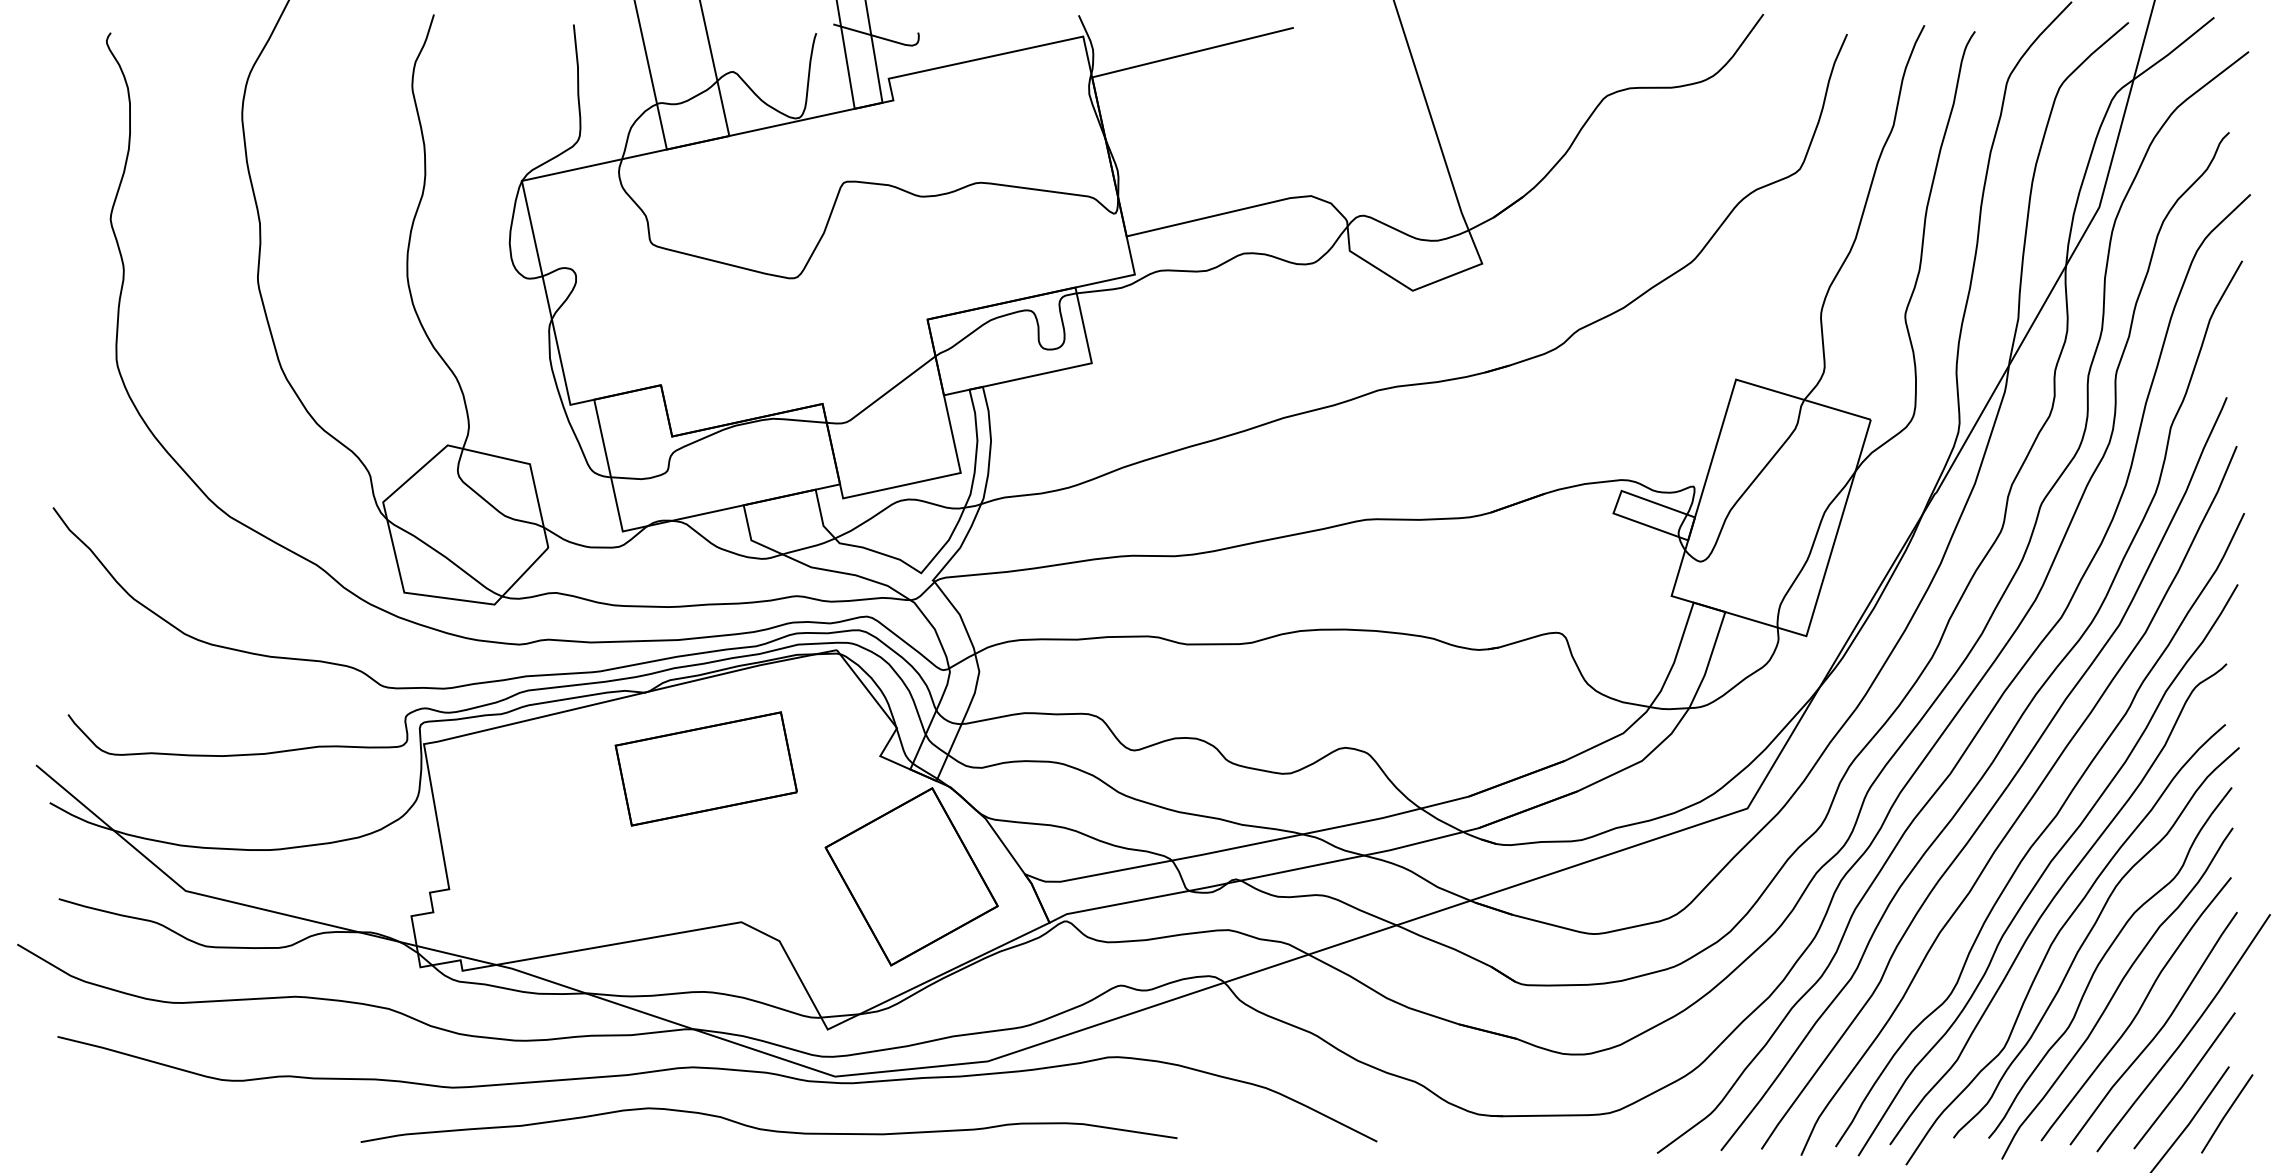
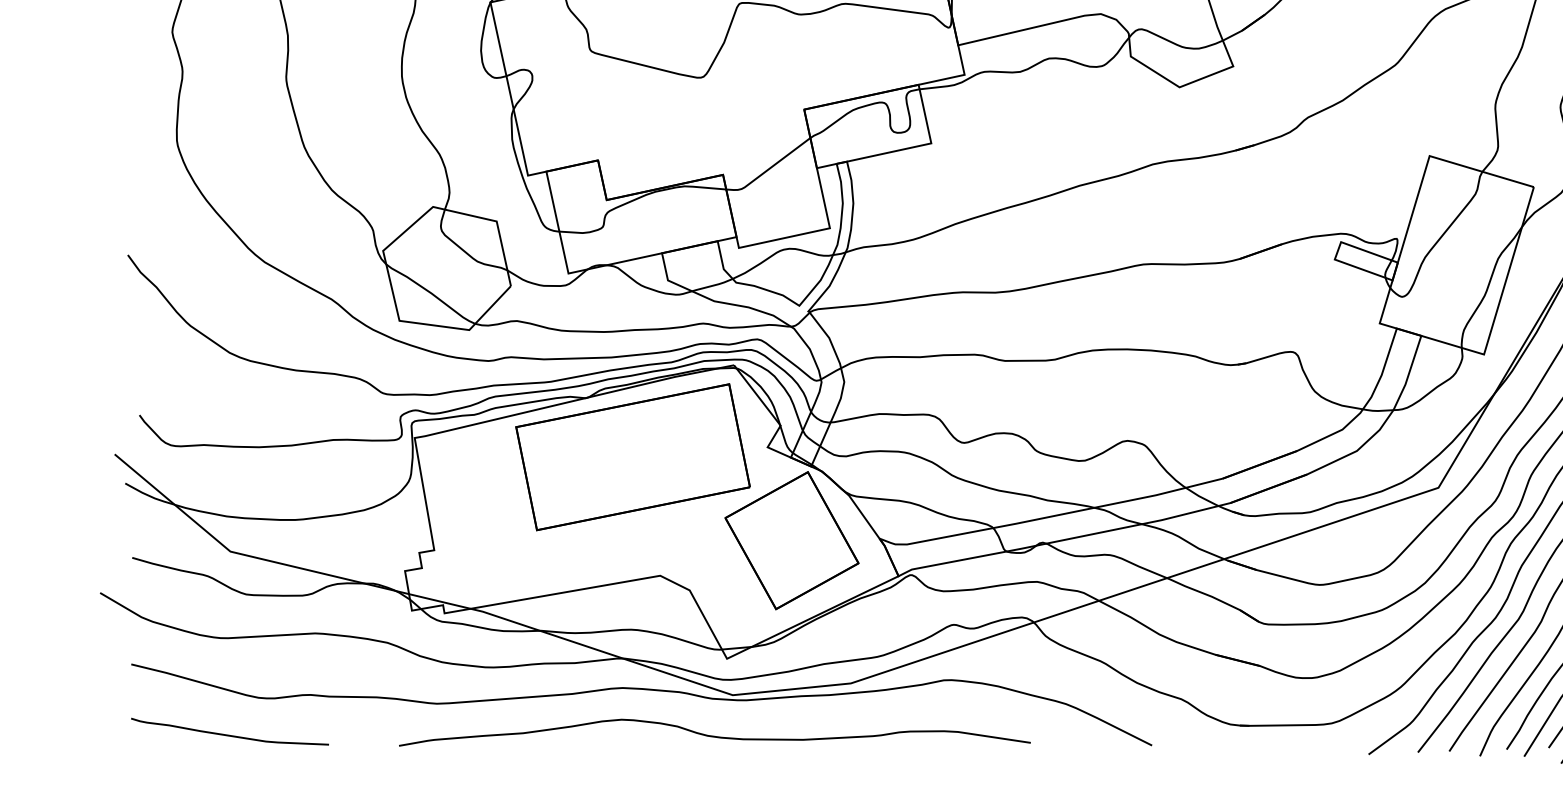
part: (706, 768) -> (633, 456), size x1.67
curve: (182, 1127) -> (227, 734), added
curve: (768, 1129) -> (714, 736), moved

